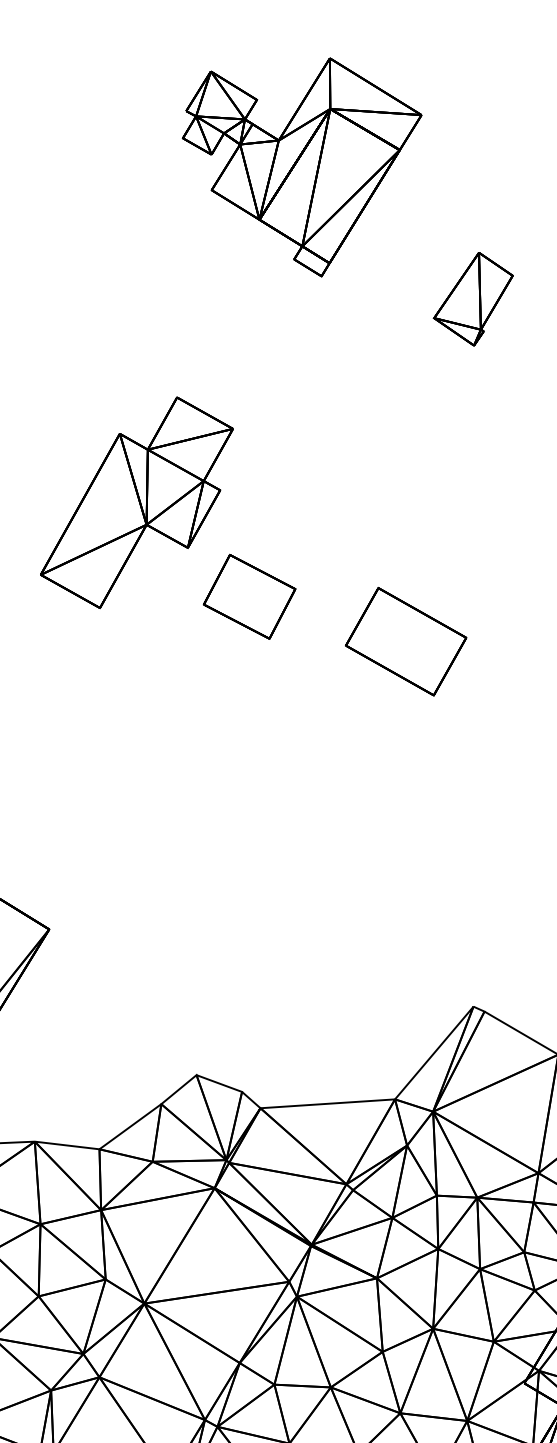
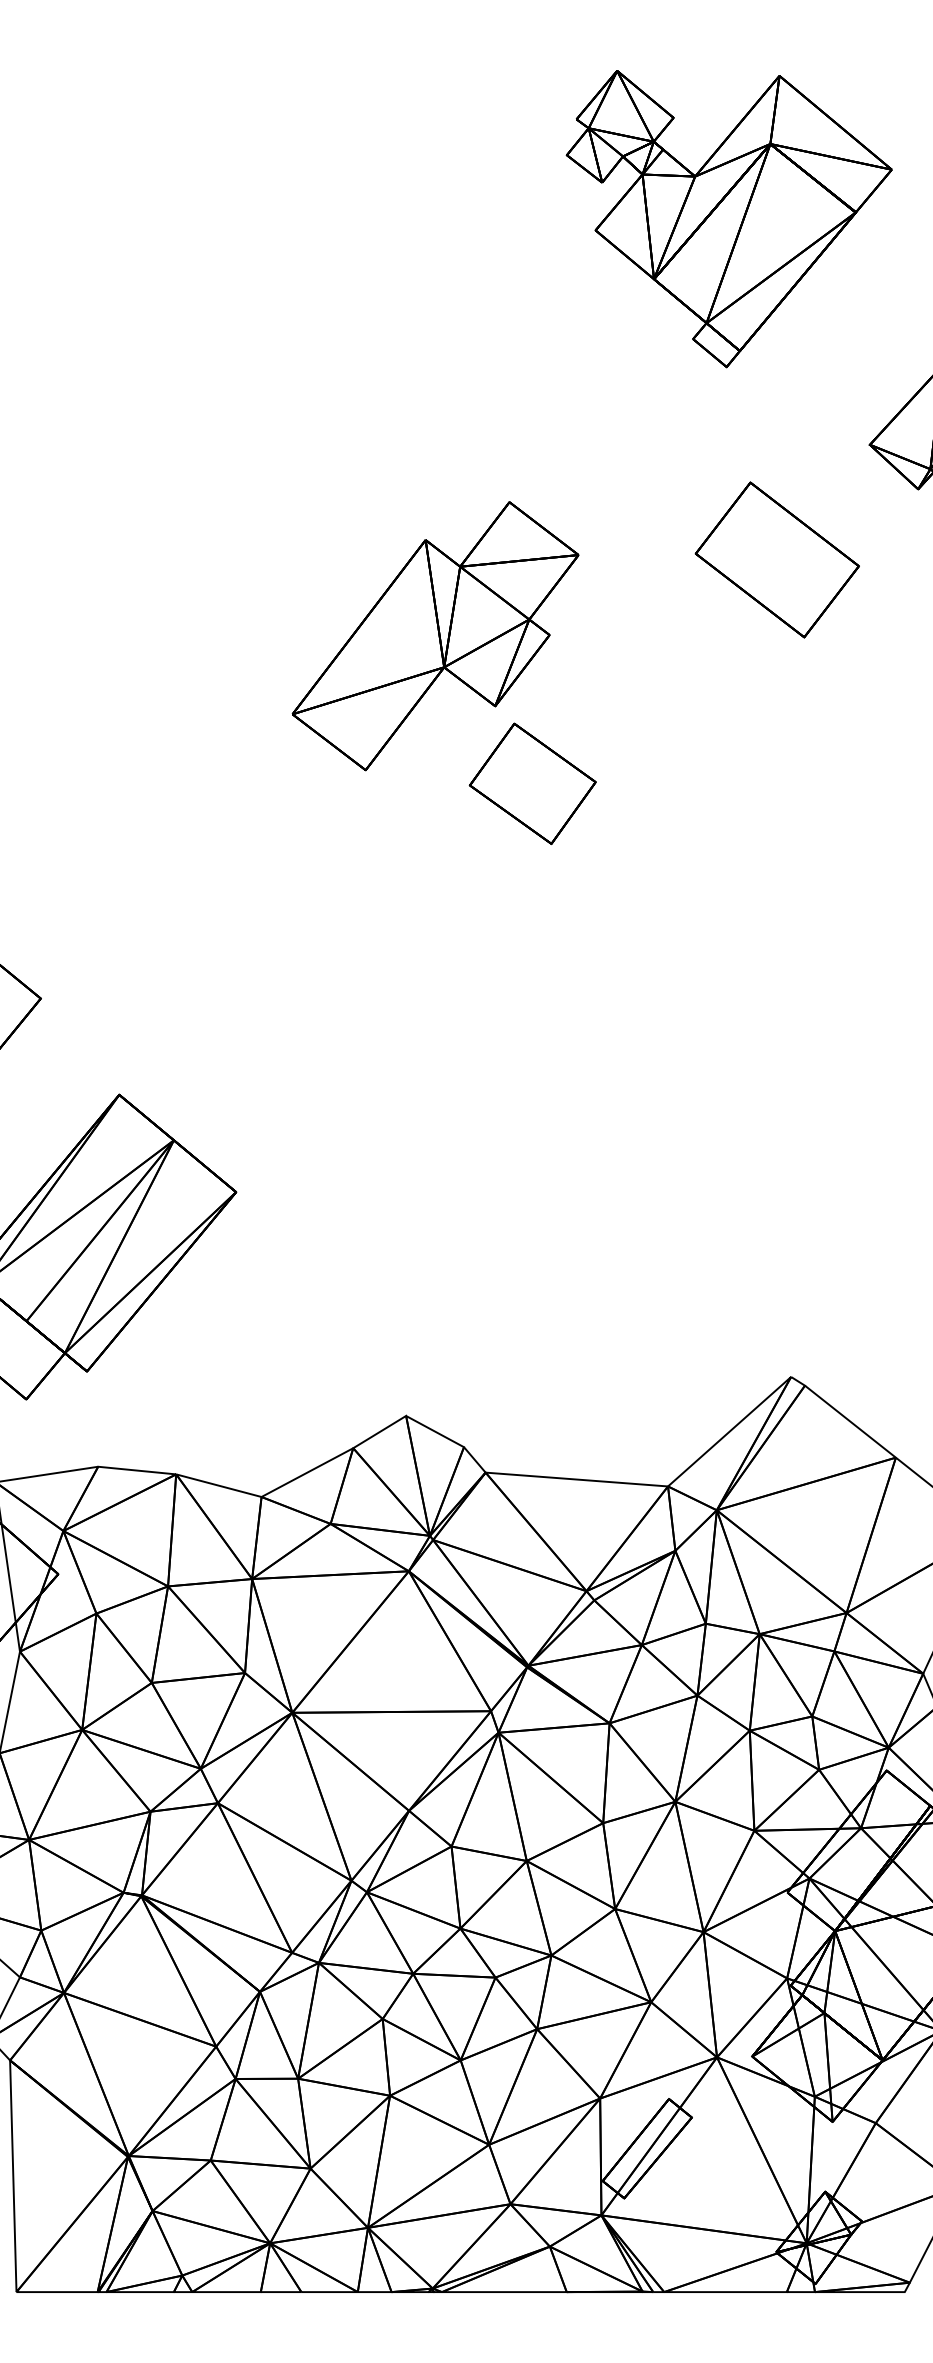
part: (249, 596) -> (532, 783), moved
part: (405, 641) -> (776, 559), moved

